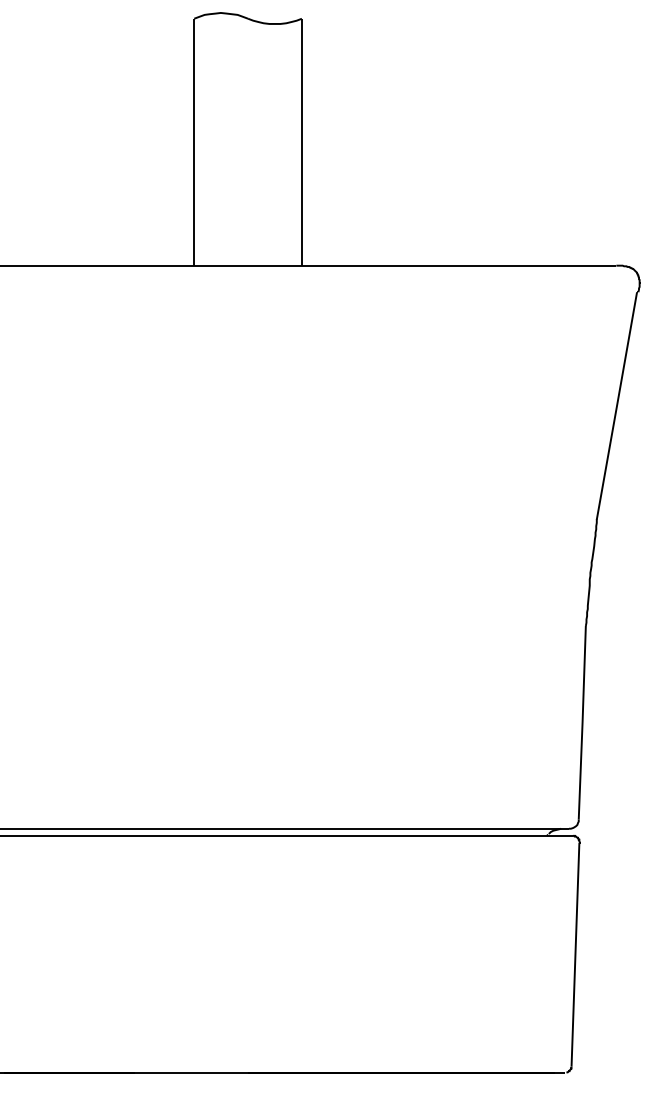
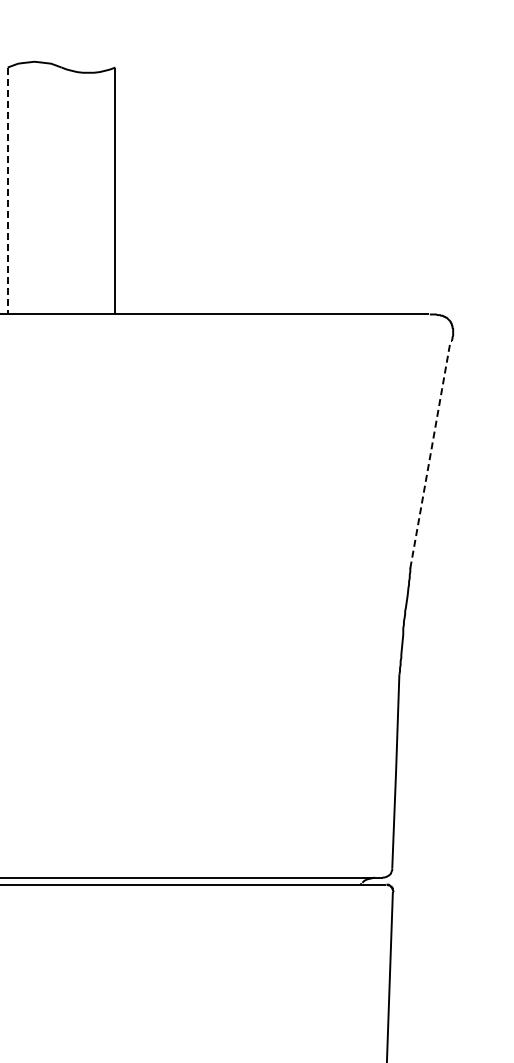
line: (194, 142) -> (8, 191), solid -> dashed
line: (616, 406) -> (430, 455), solid -> dashed

